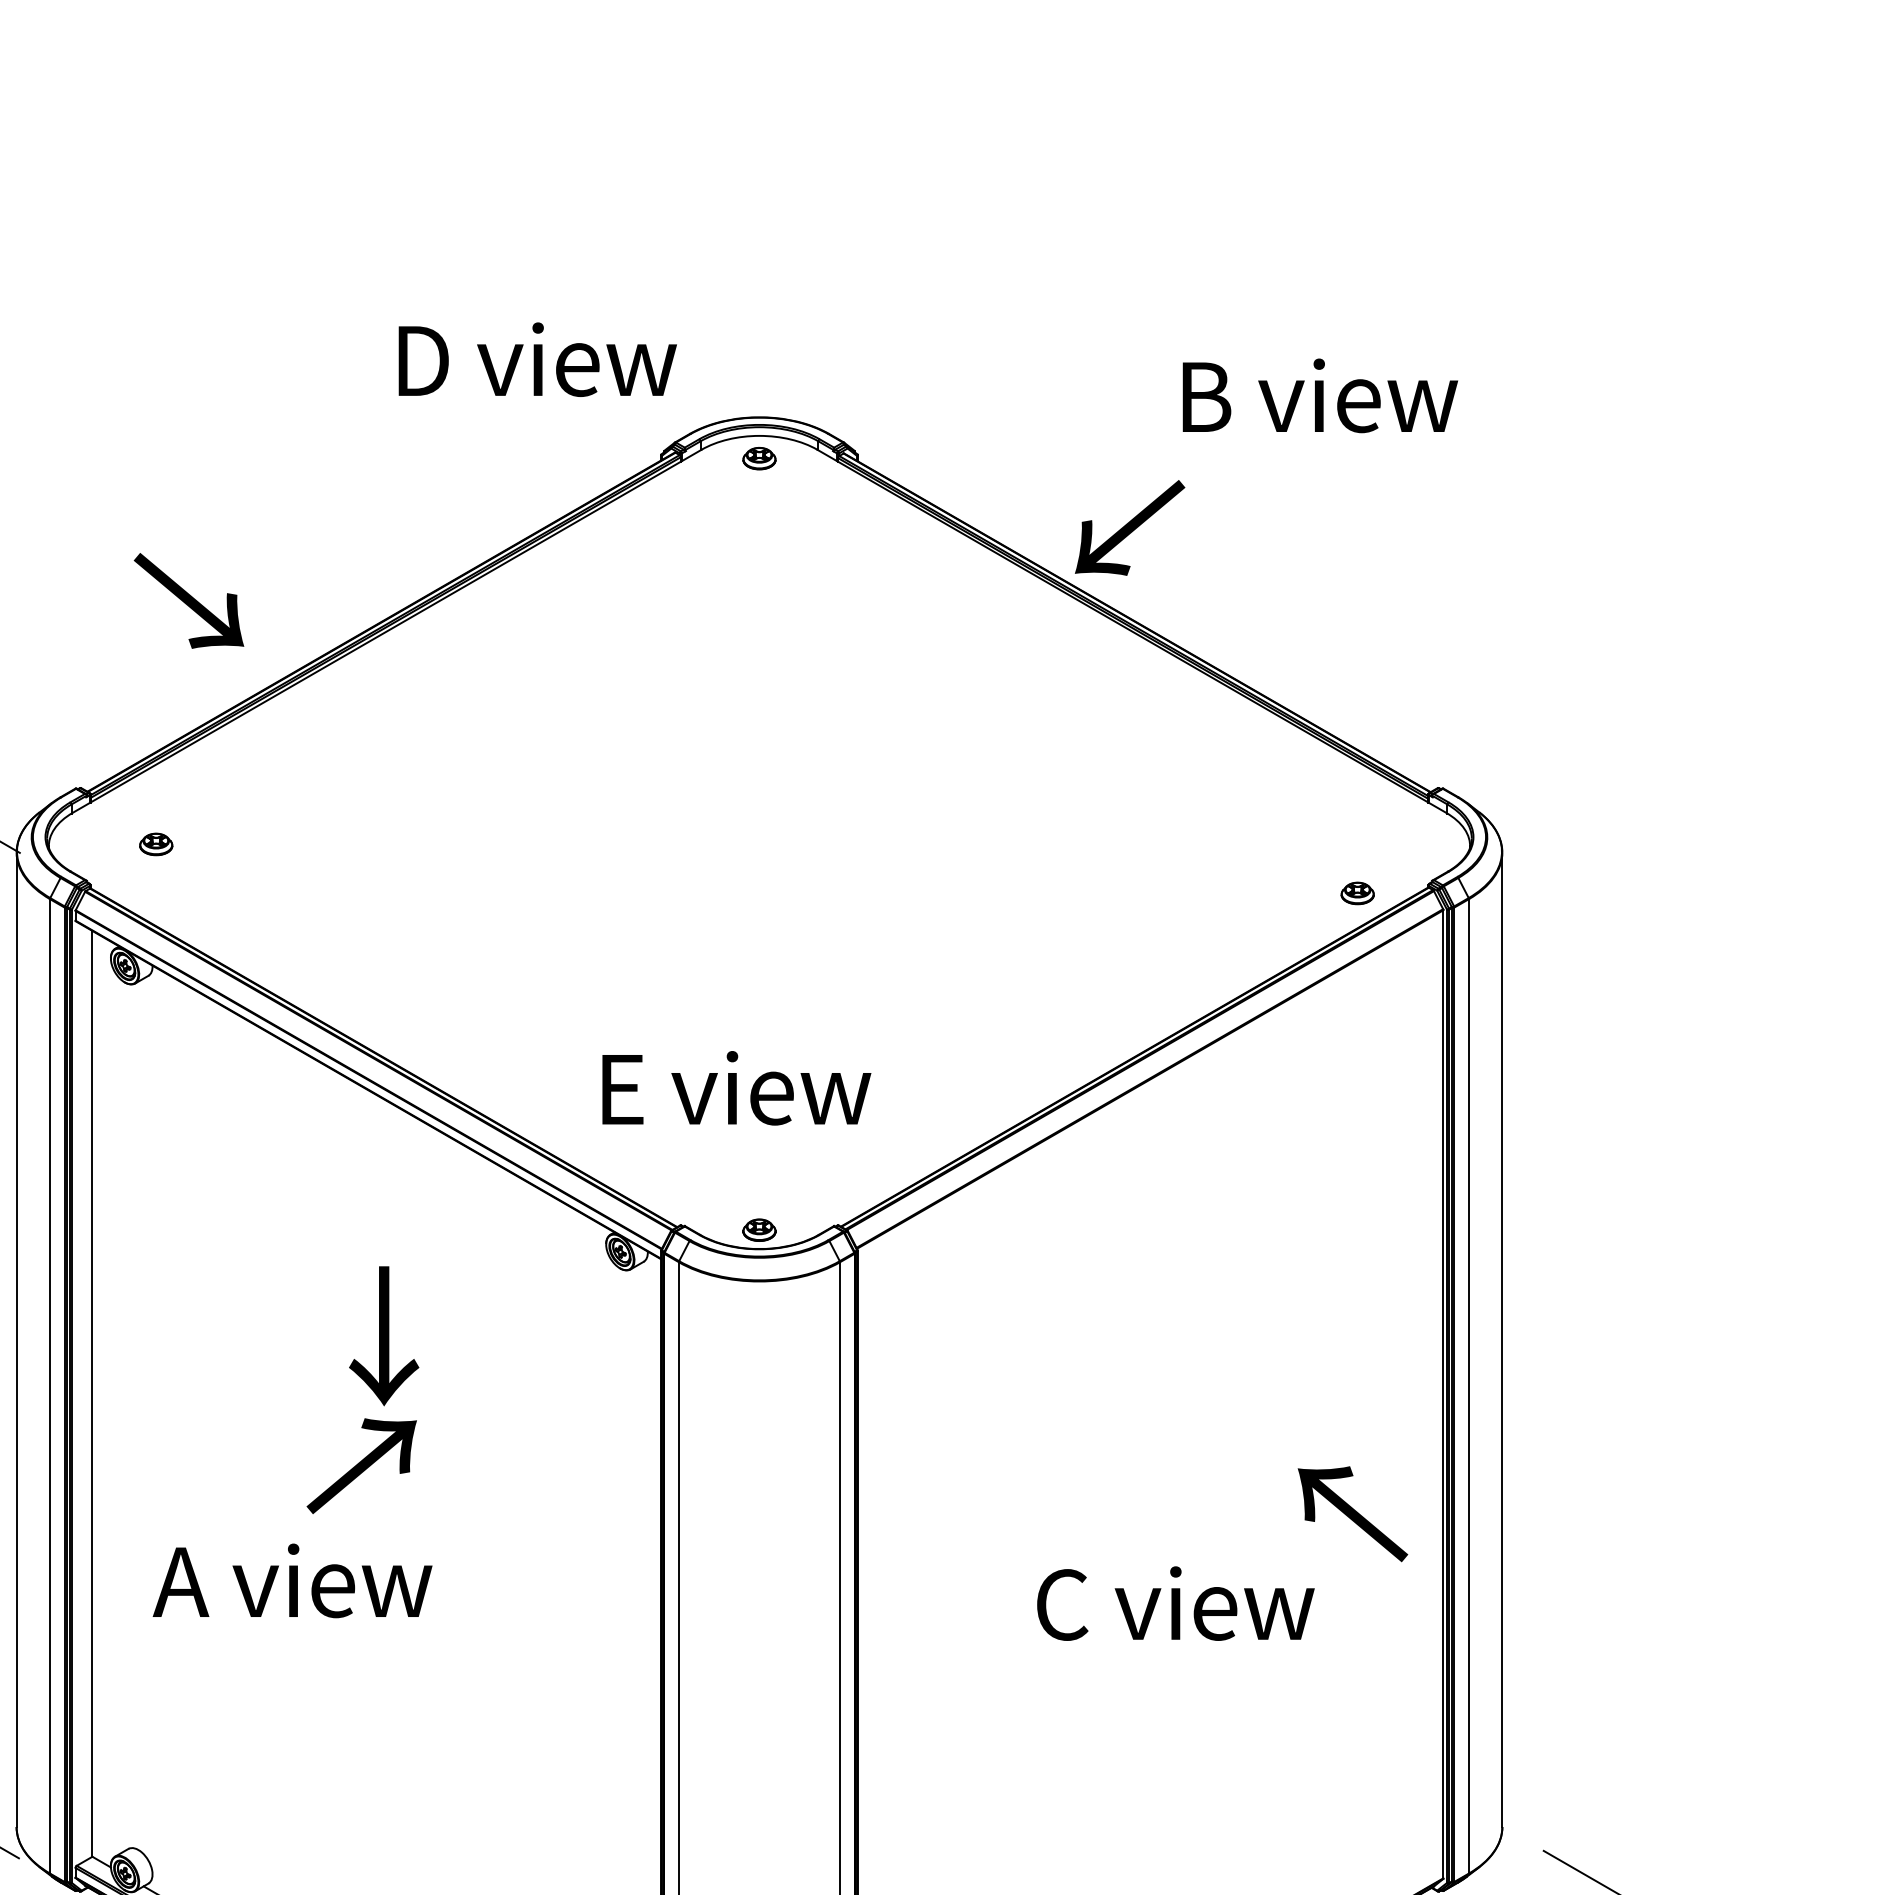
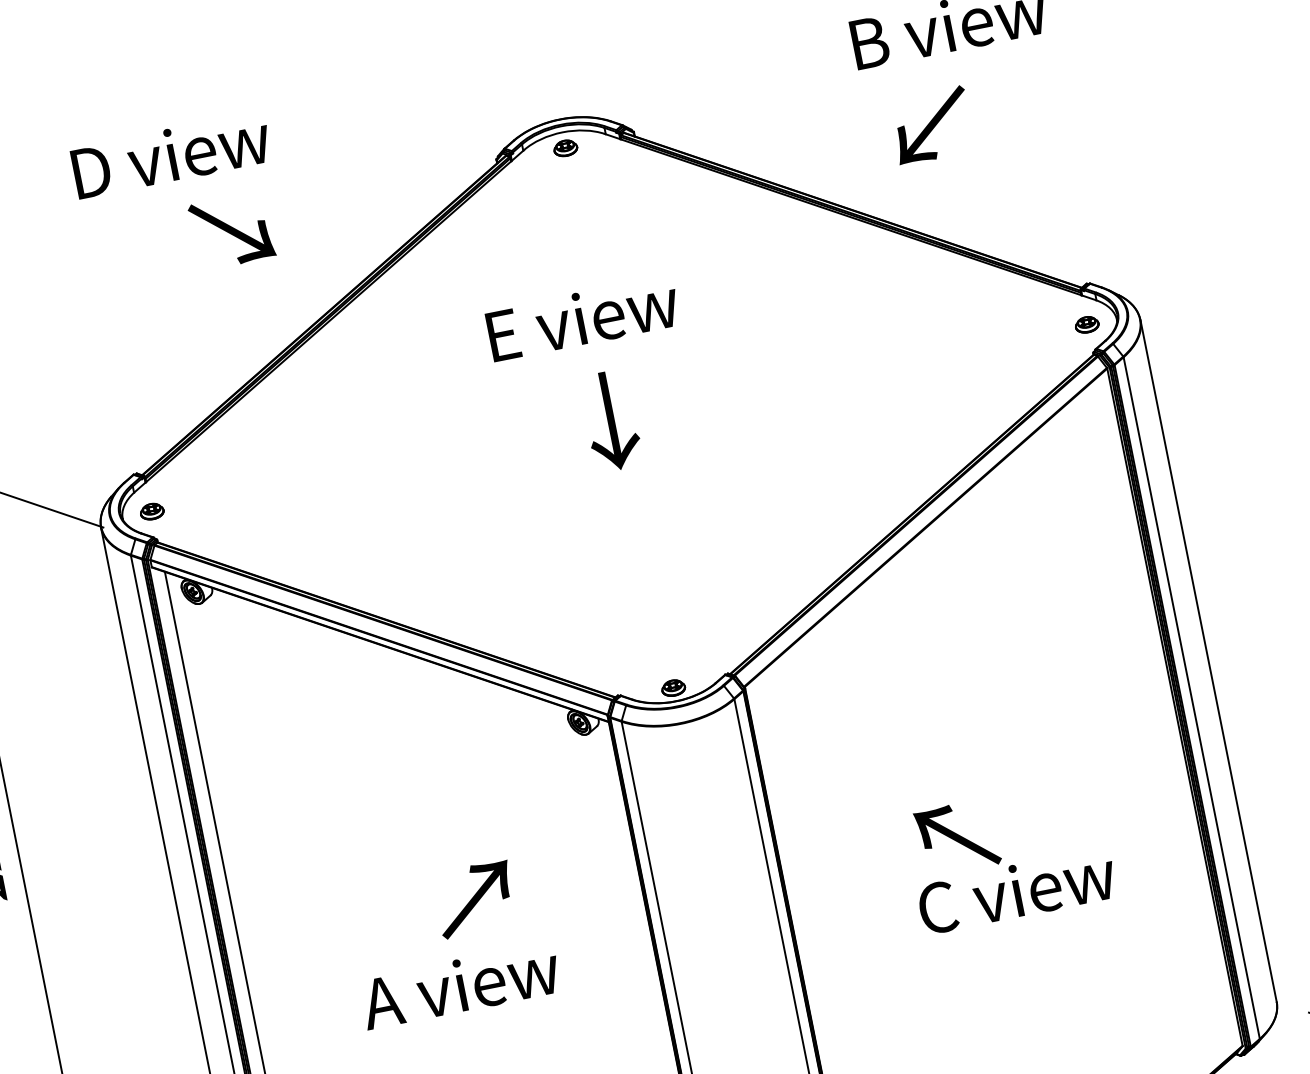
text: (537, 359) -> (171, 154), moved
text: (1130, 527) -> (932, 125), moved
text: (188, 600) -> (231, 230), moved
part: (156, 844) -> (152, 511), moved
part: (1357, 893) -> (1086, 324), moved
text: (736, 1088) -> (583, 318), moved
text: (384, 1336) -> (611, 421), moved
text: (361, 1465) -> (474, 898), moved
text: (1352, 1514) -> (957, 838), moved
text: (292, 1580) -> (460, 985), moved

